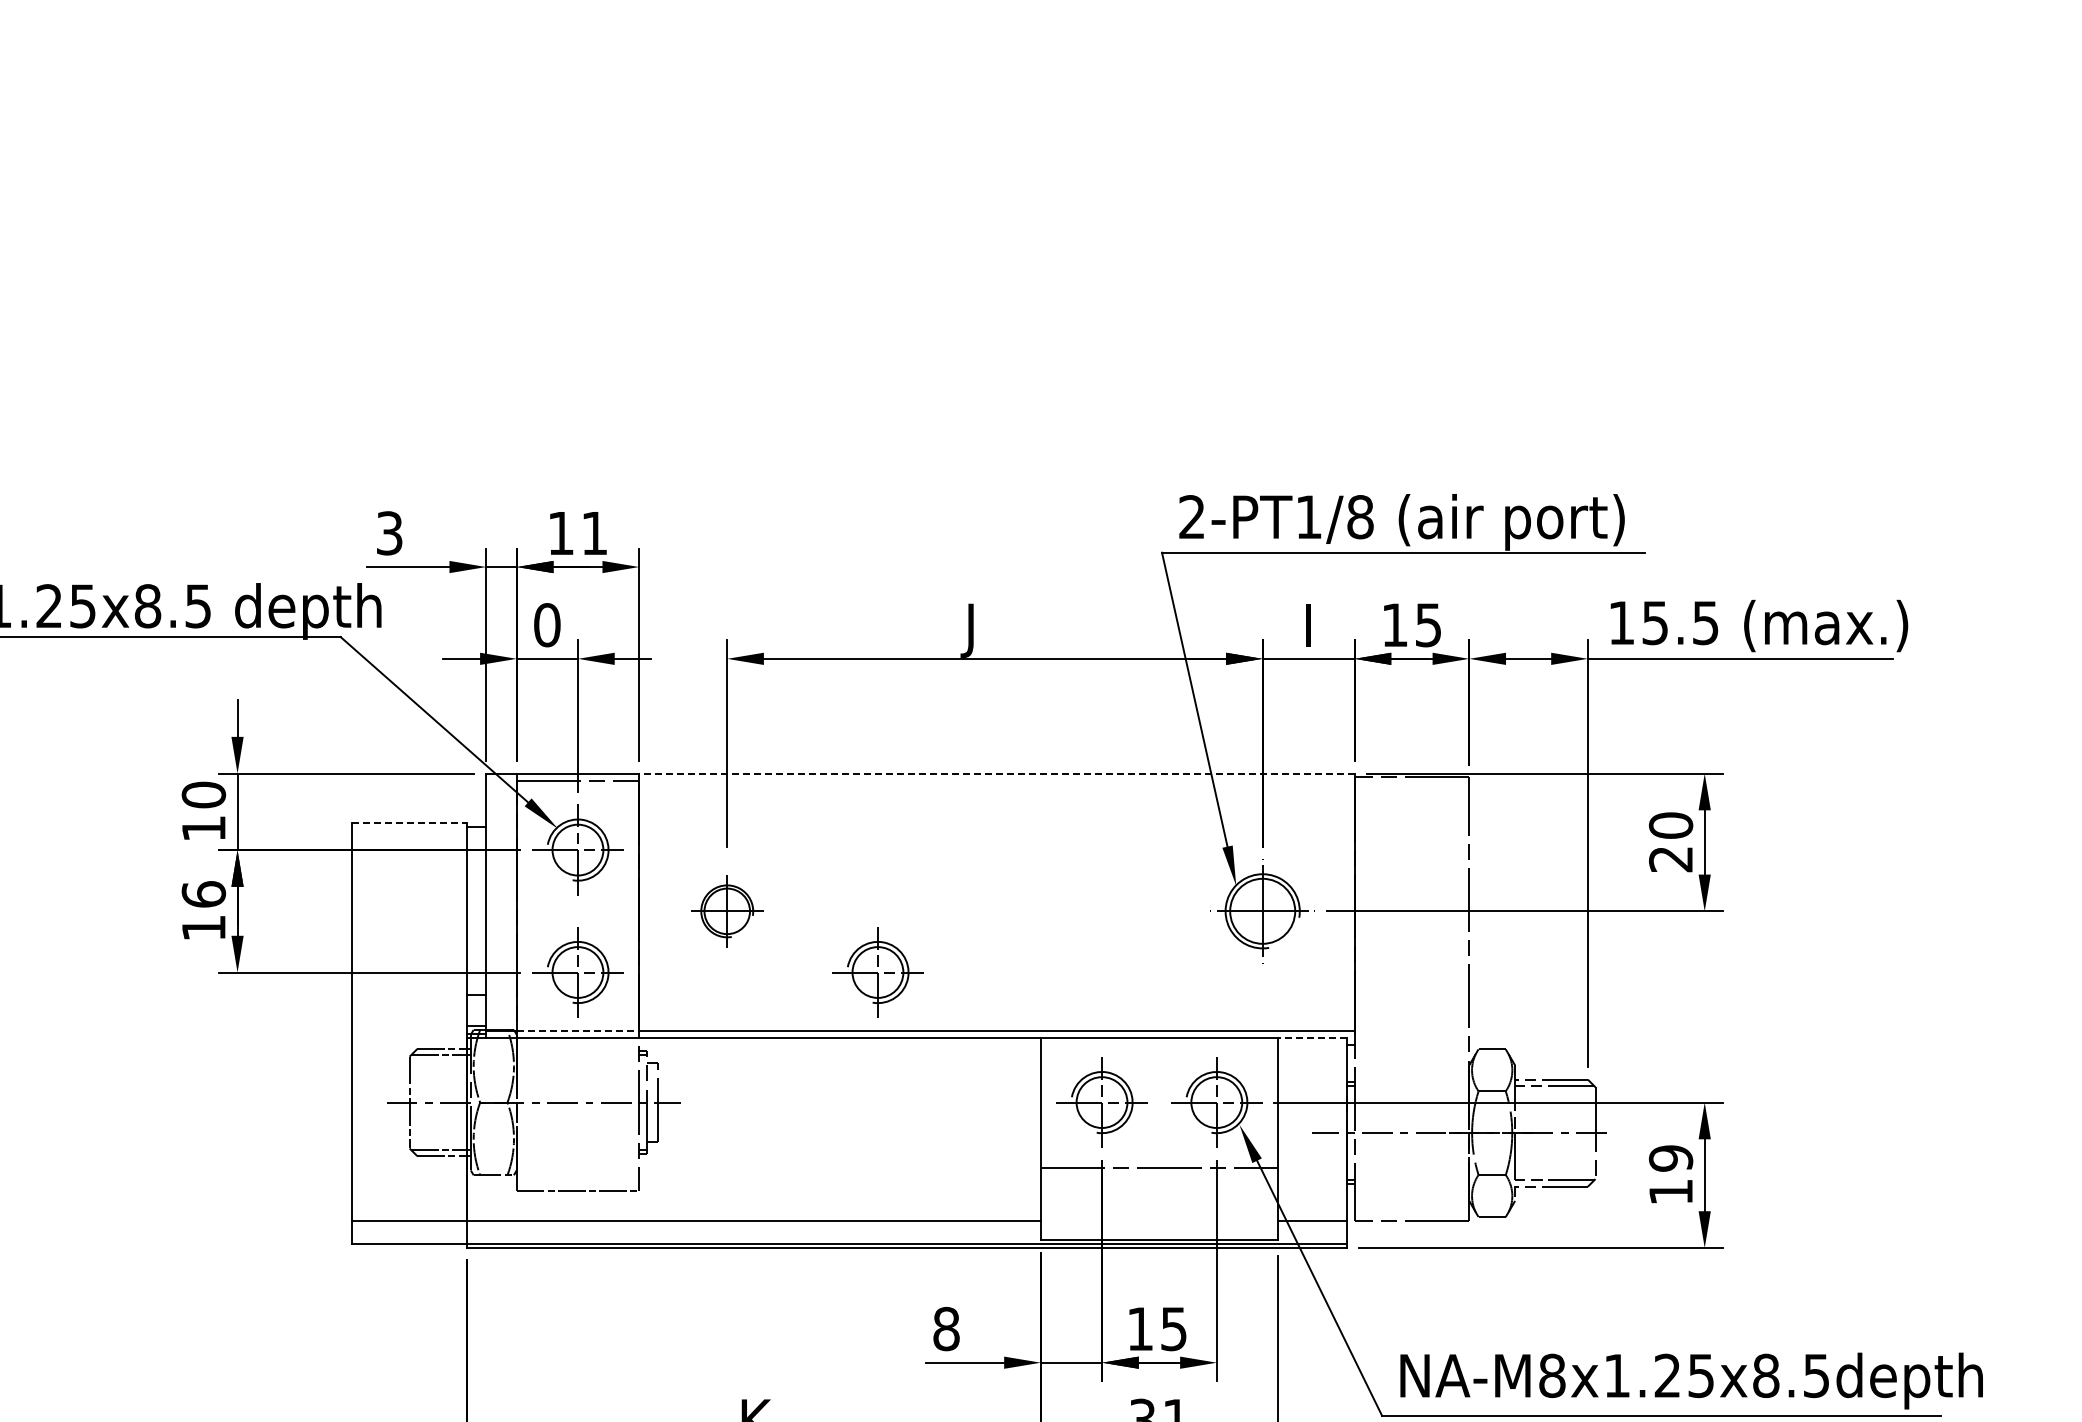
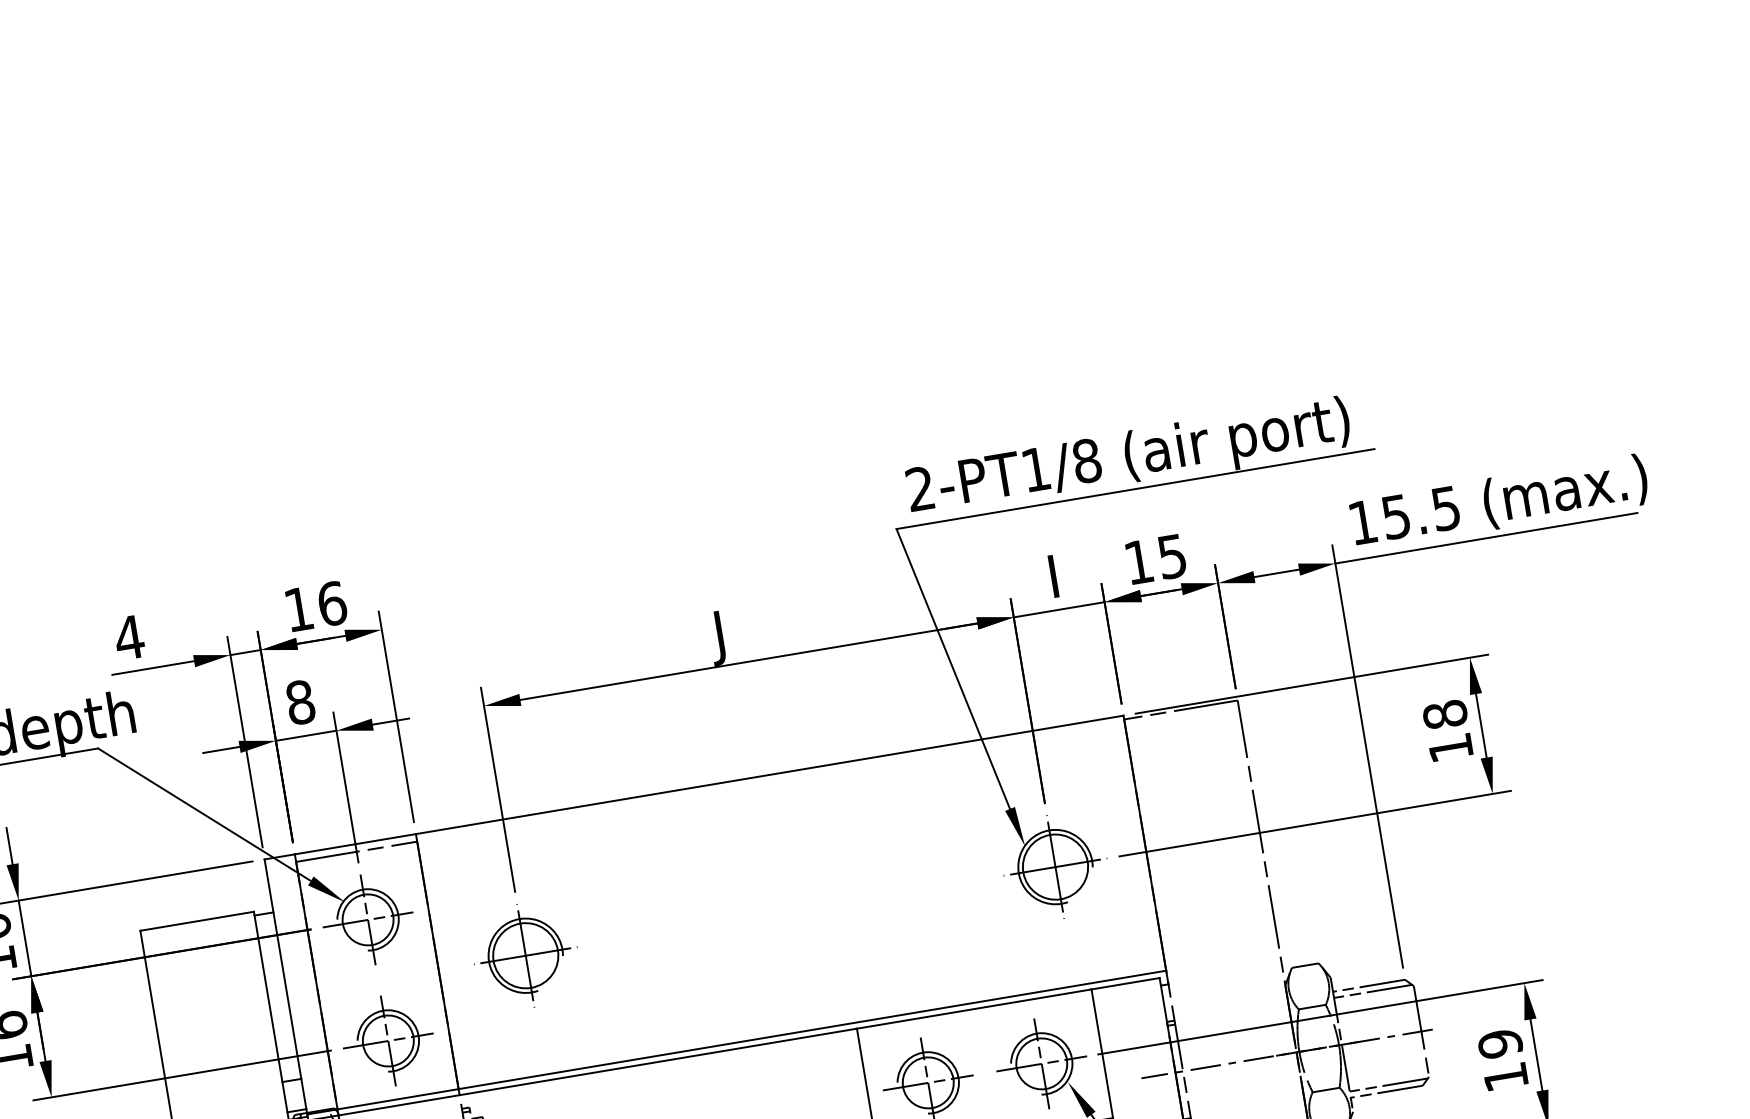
text: (389, 533) -> (129, 637), 3 -> 4
text: (594, 533) -> (332, 603), 11 -> 16
text: (547, 625) -> (300, 702), 0 -> 8
line: (996, 773) -> (769, 774), dashed -> solid
line: (410, 823) -> (198, 921), dashed -> solid
text: (1671, 842) -> (1448, 731), 20 -> 18
part: (727, 911) -> (526, 955), size x1.43
part: (877, 972) -> (684, 991), removed
line: (578, 1031) -> (398, 1099), dashed -> solid
line: (1311, 1037) -> (1124, 983), dashed -> solid

